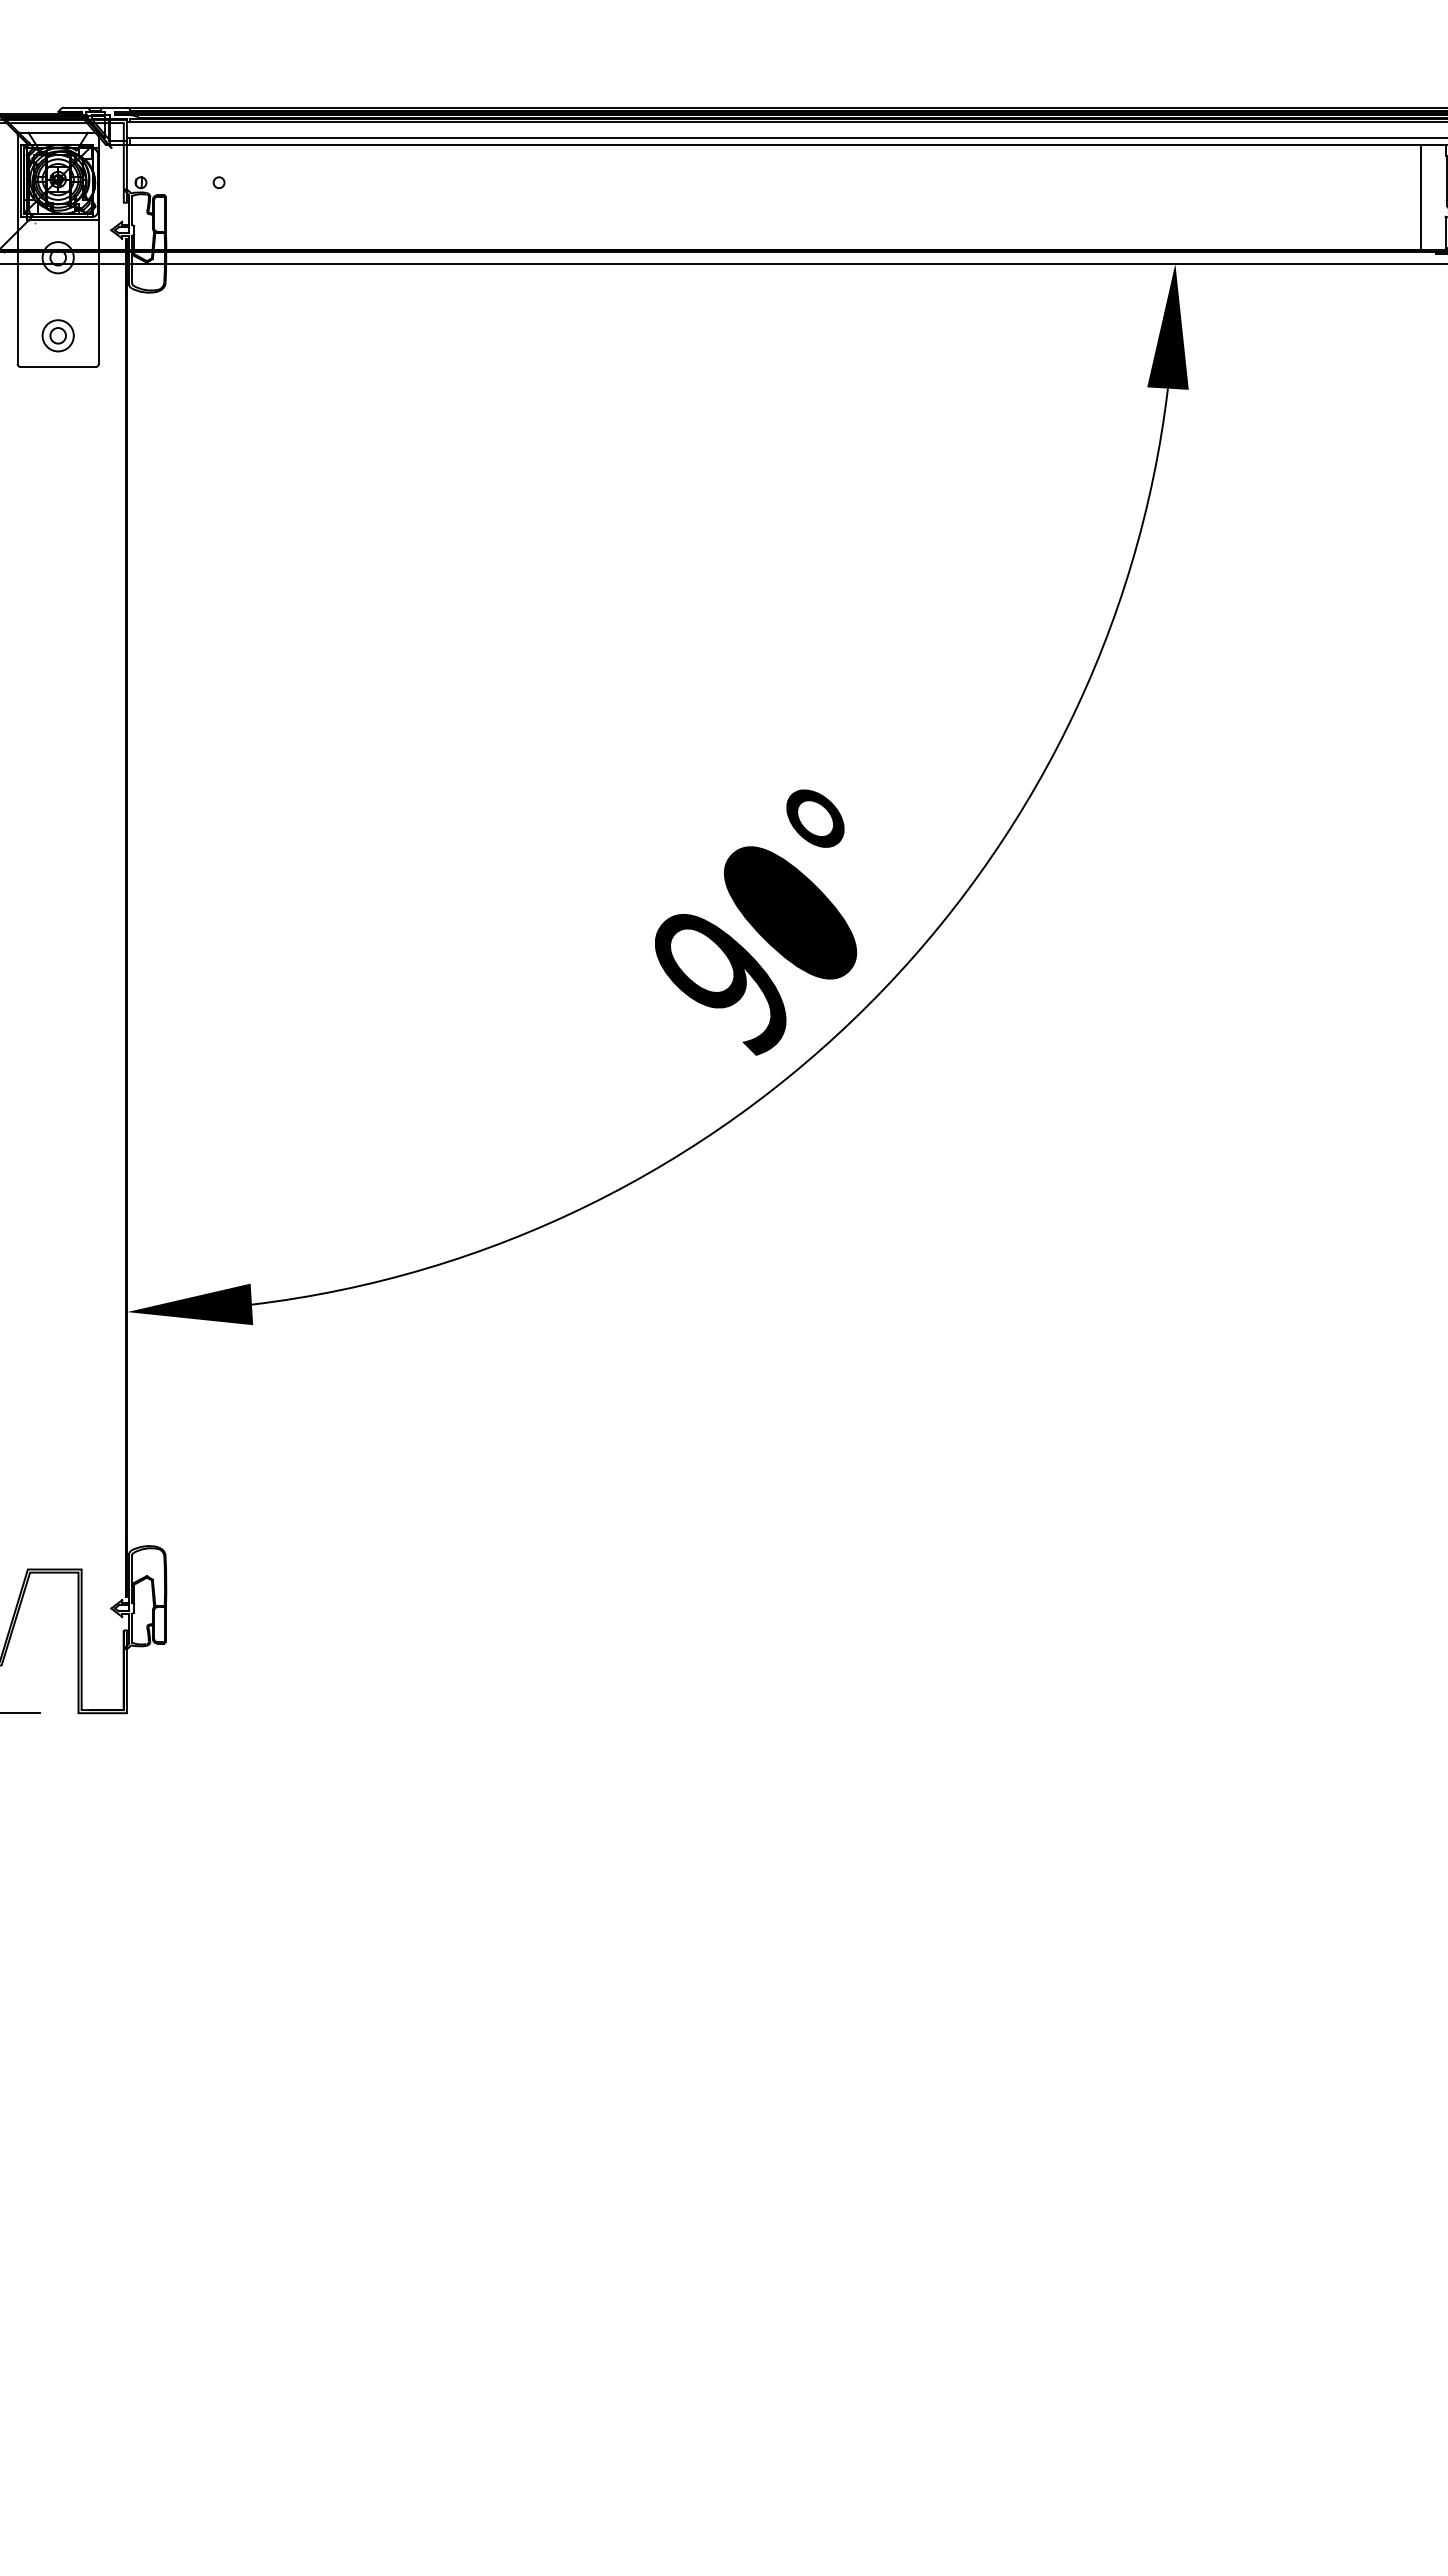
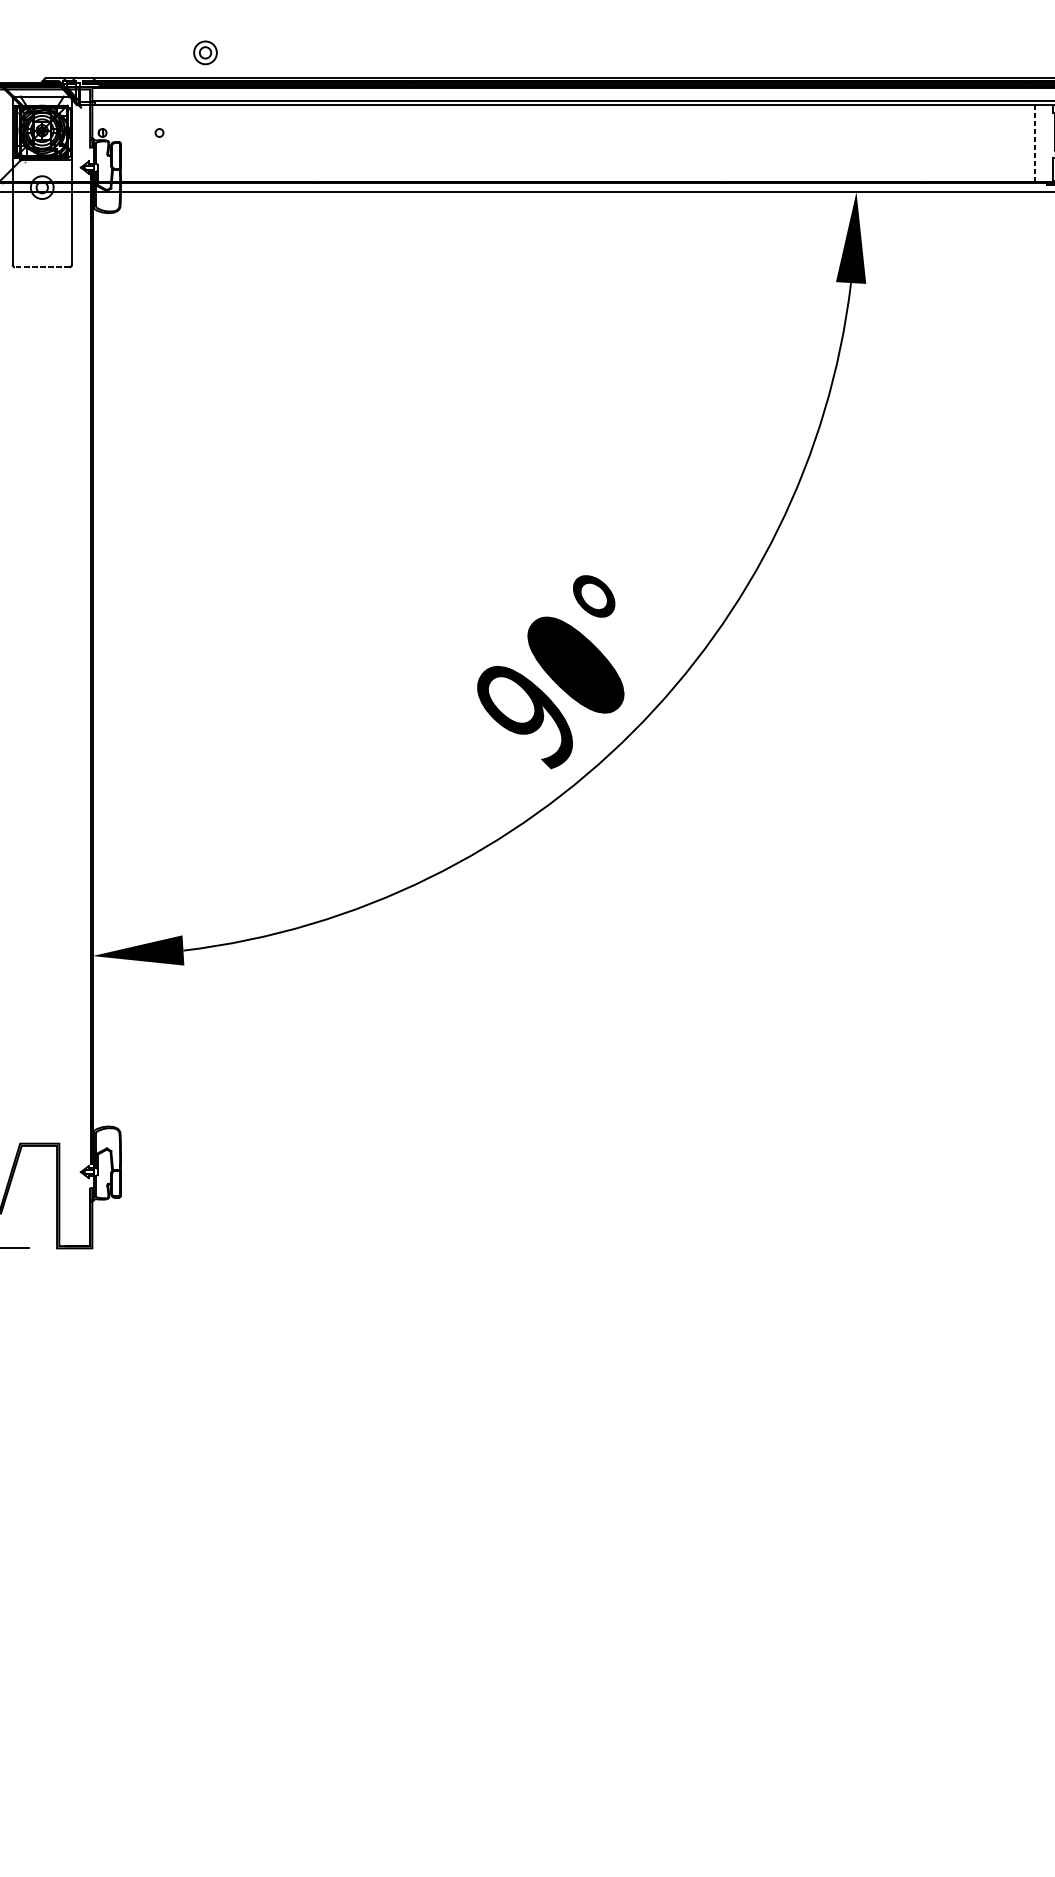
line: (1420, 197) -> (1035, 143), solid -> dashed
part: (57, 335) -> (205, 52), moved
line: (57, 367) -> (41, 267), solid -> dashed

